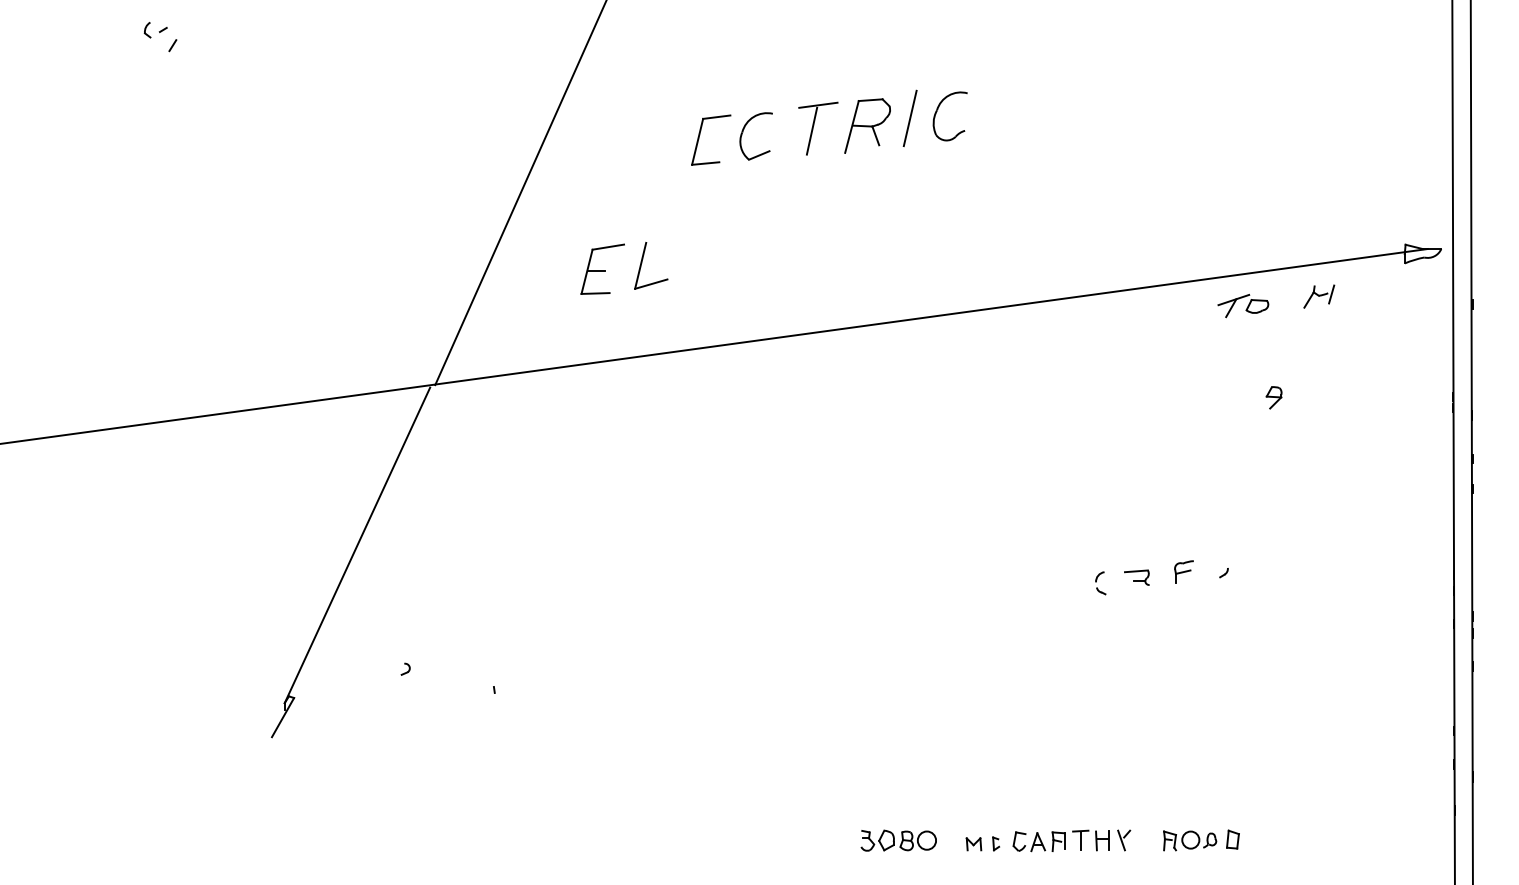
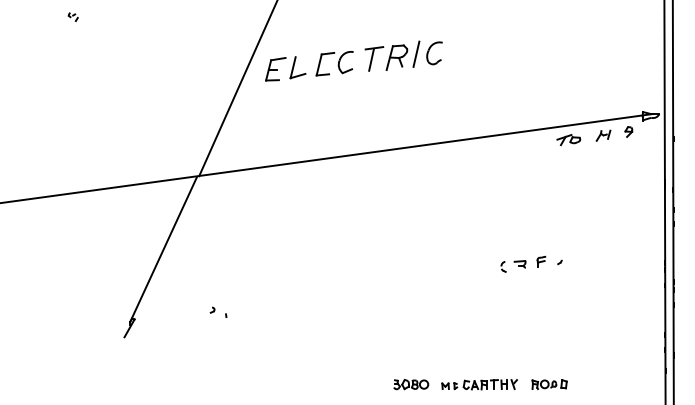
part: (158, 35) -> (72, 16), size x0.62
part: (637, 269) -> (291, 69), moved
part: (1273, 396) -> (628, 131), moved
part: (405, 667) -> (212, 309), moved

